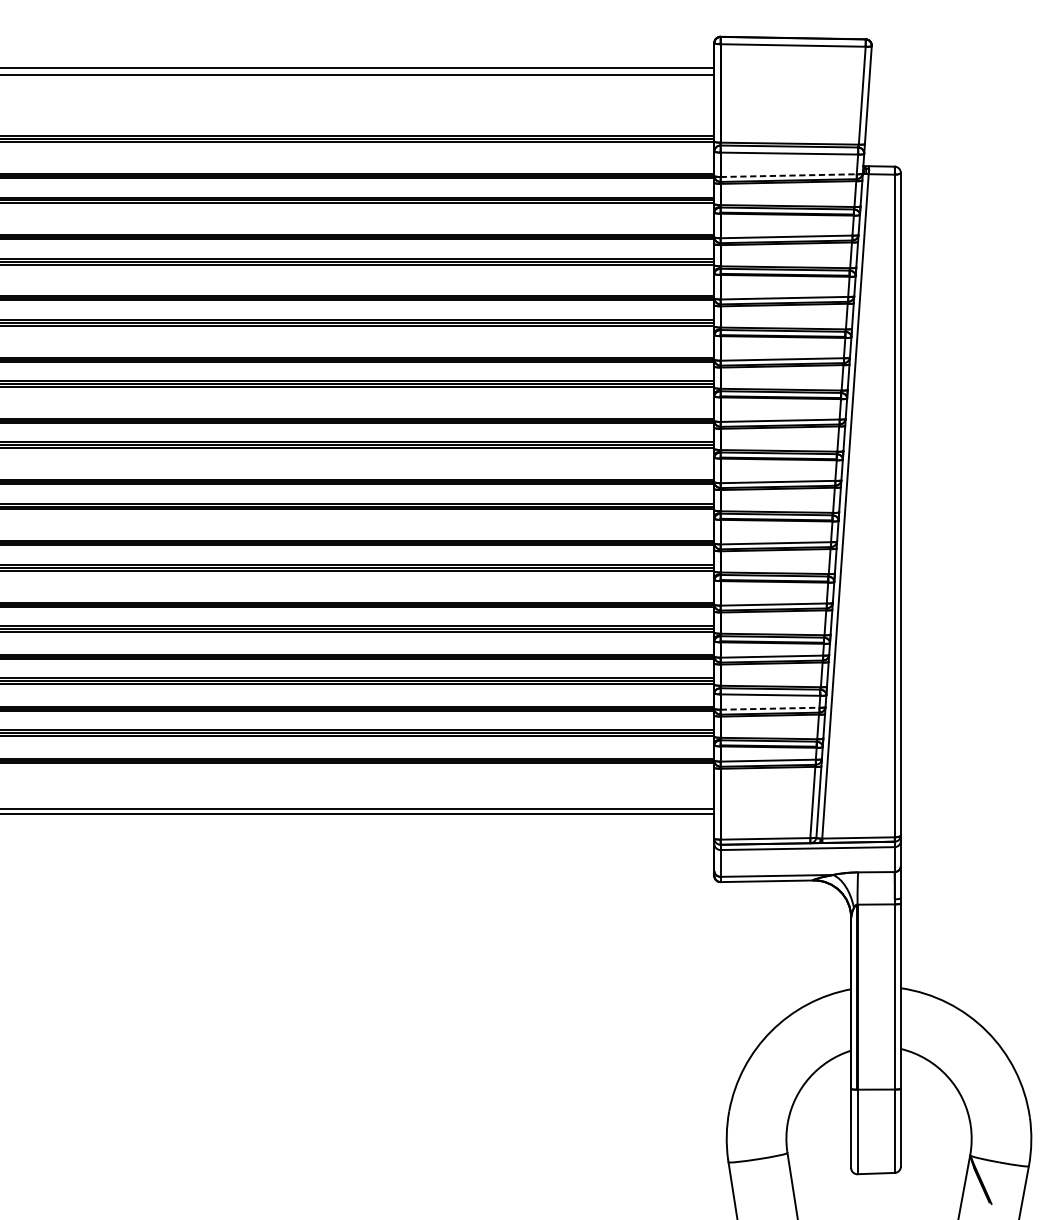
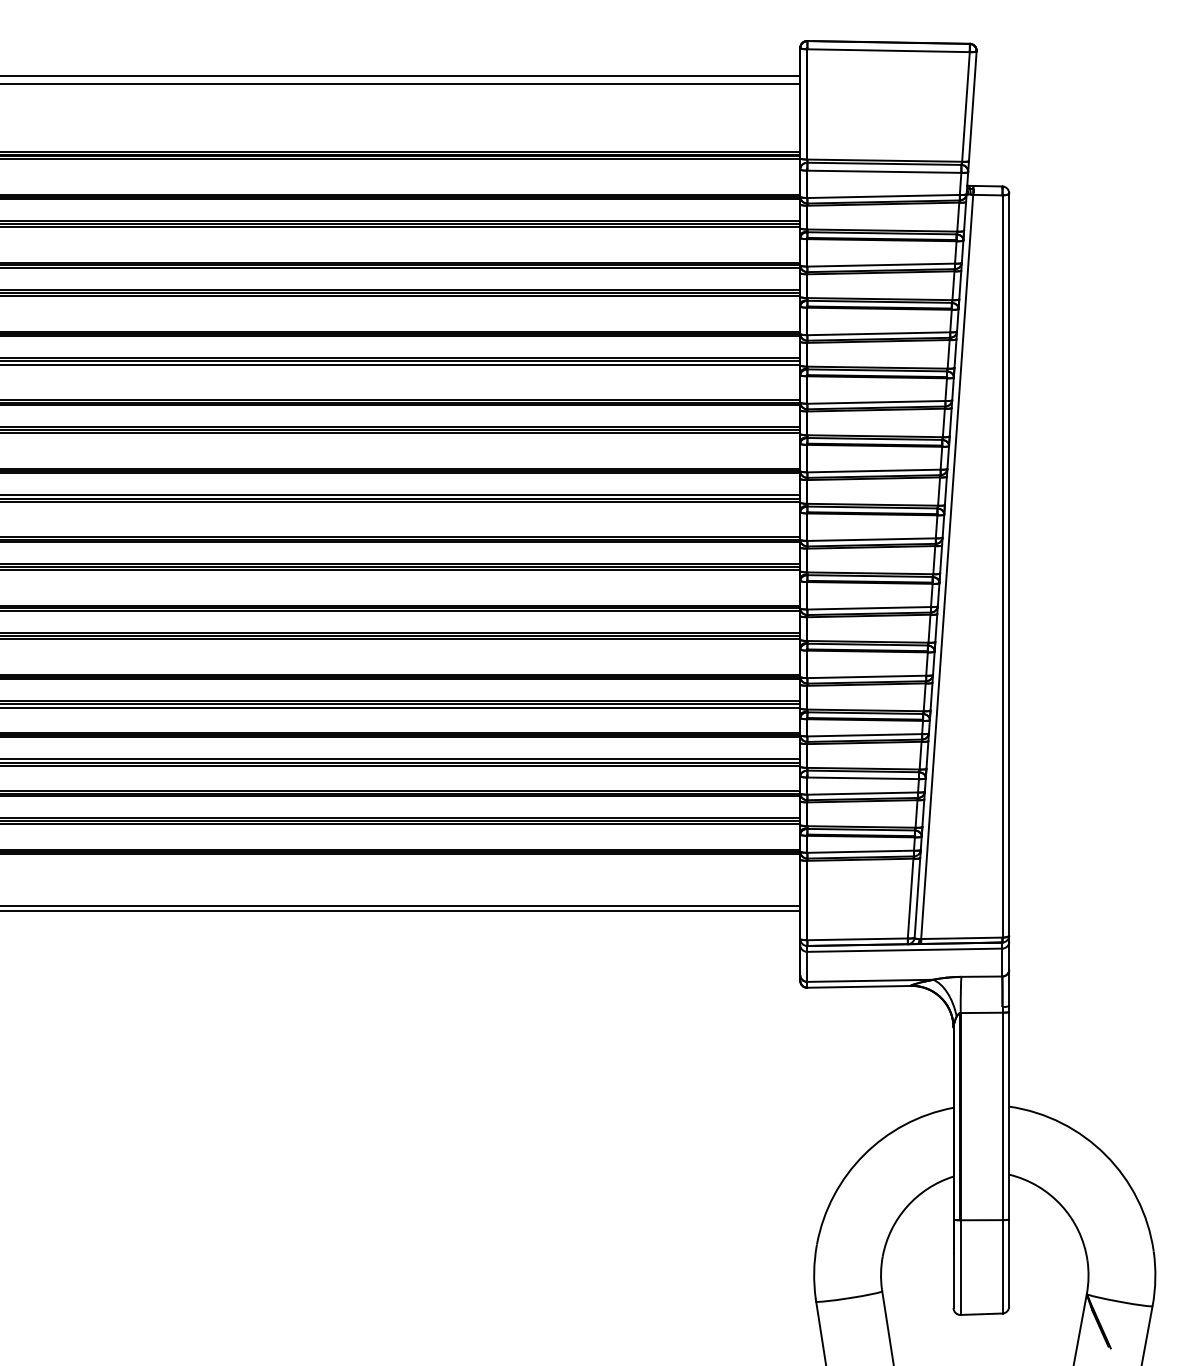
line: (789, 175) -> (884, 196), dashed -> solid
line: (770, 708) -> (863, 793), dashed -> solid

